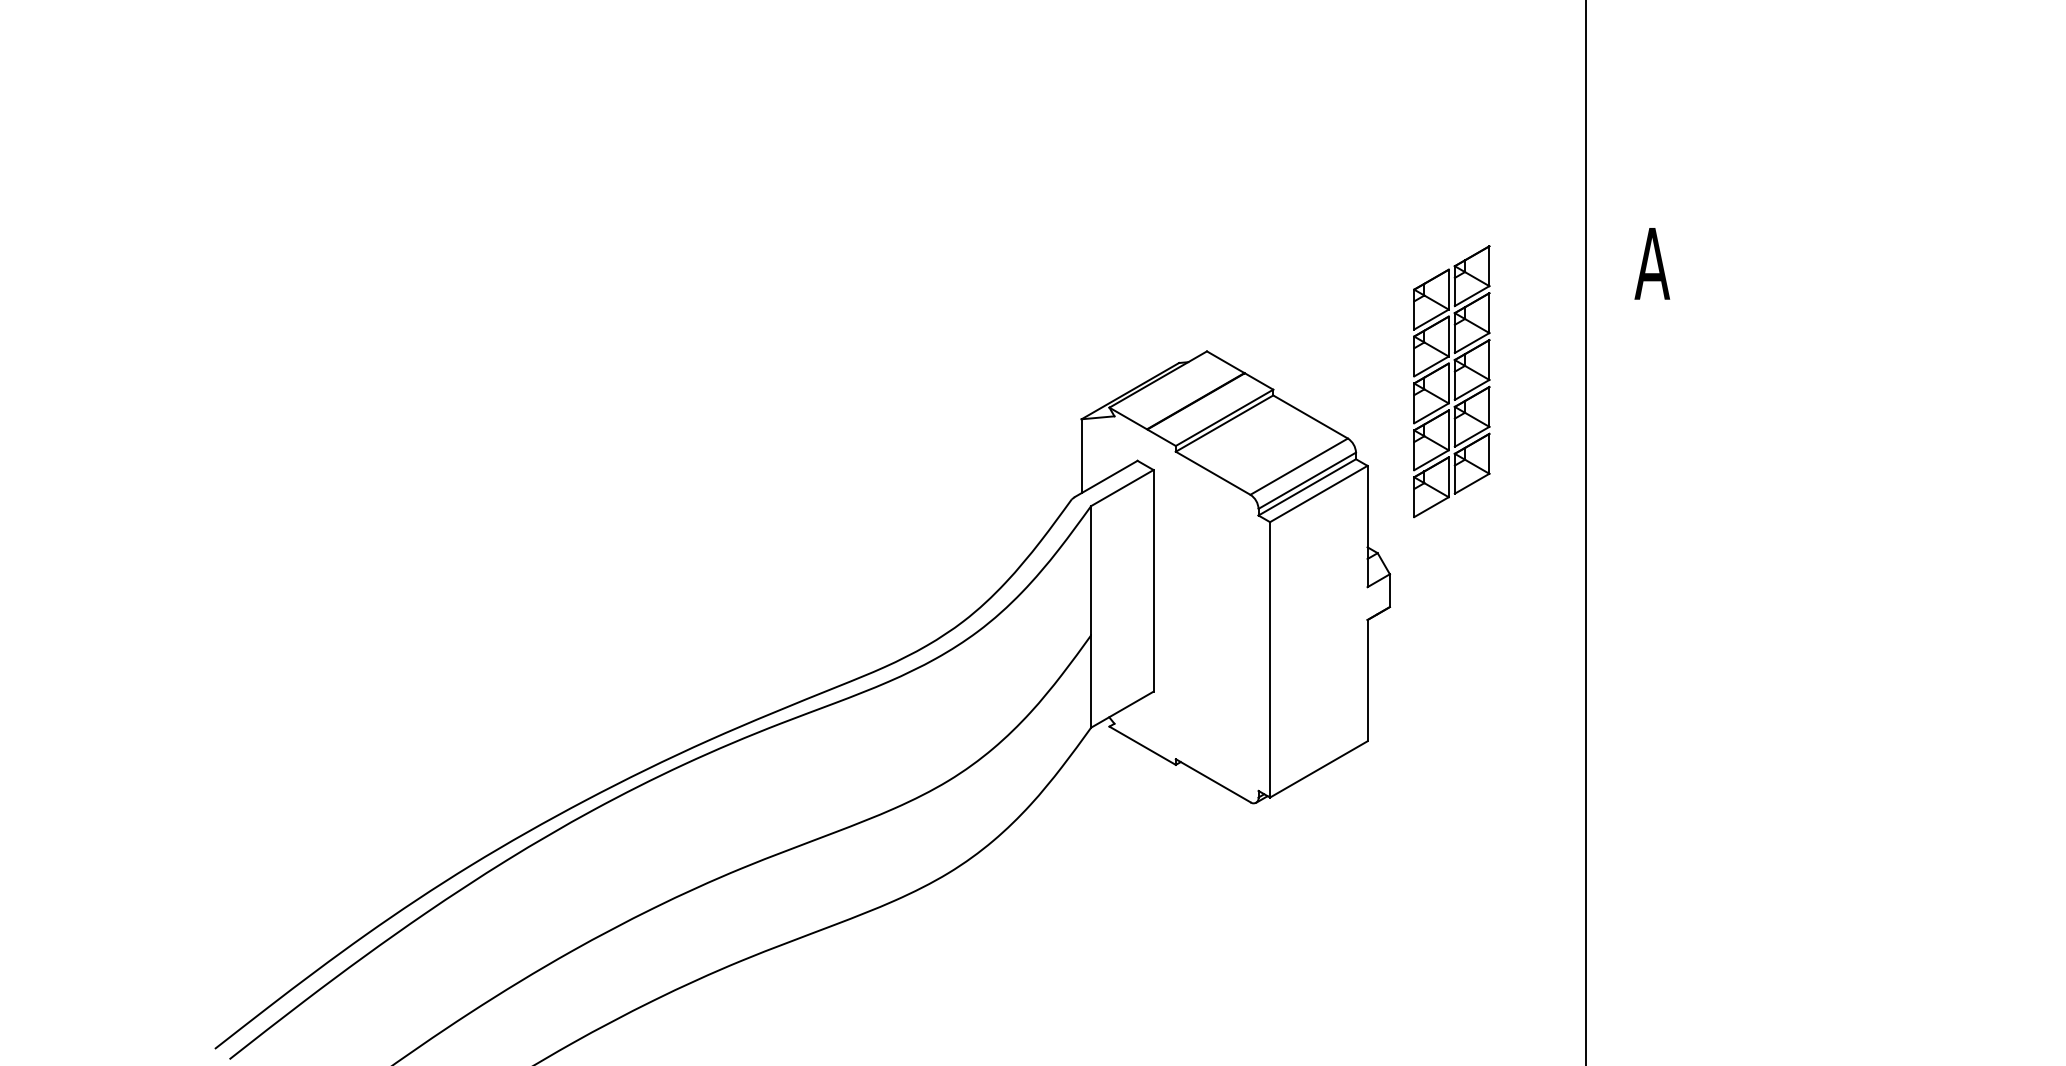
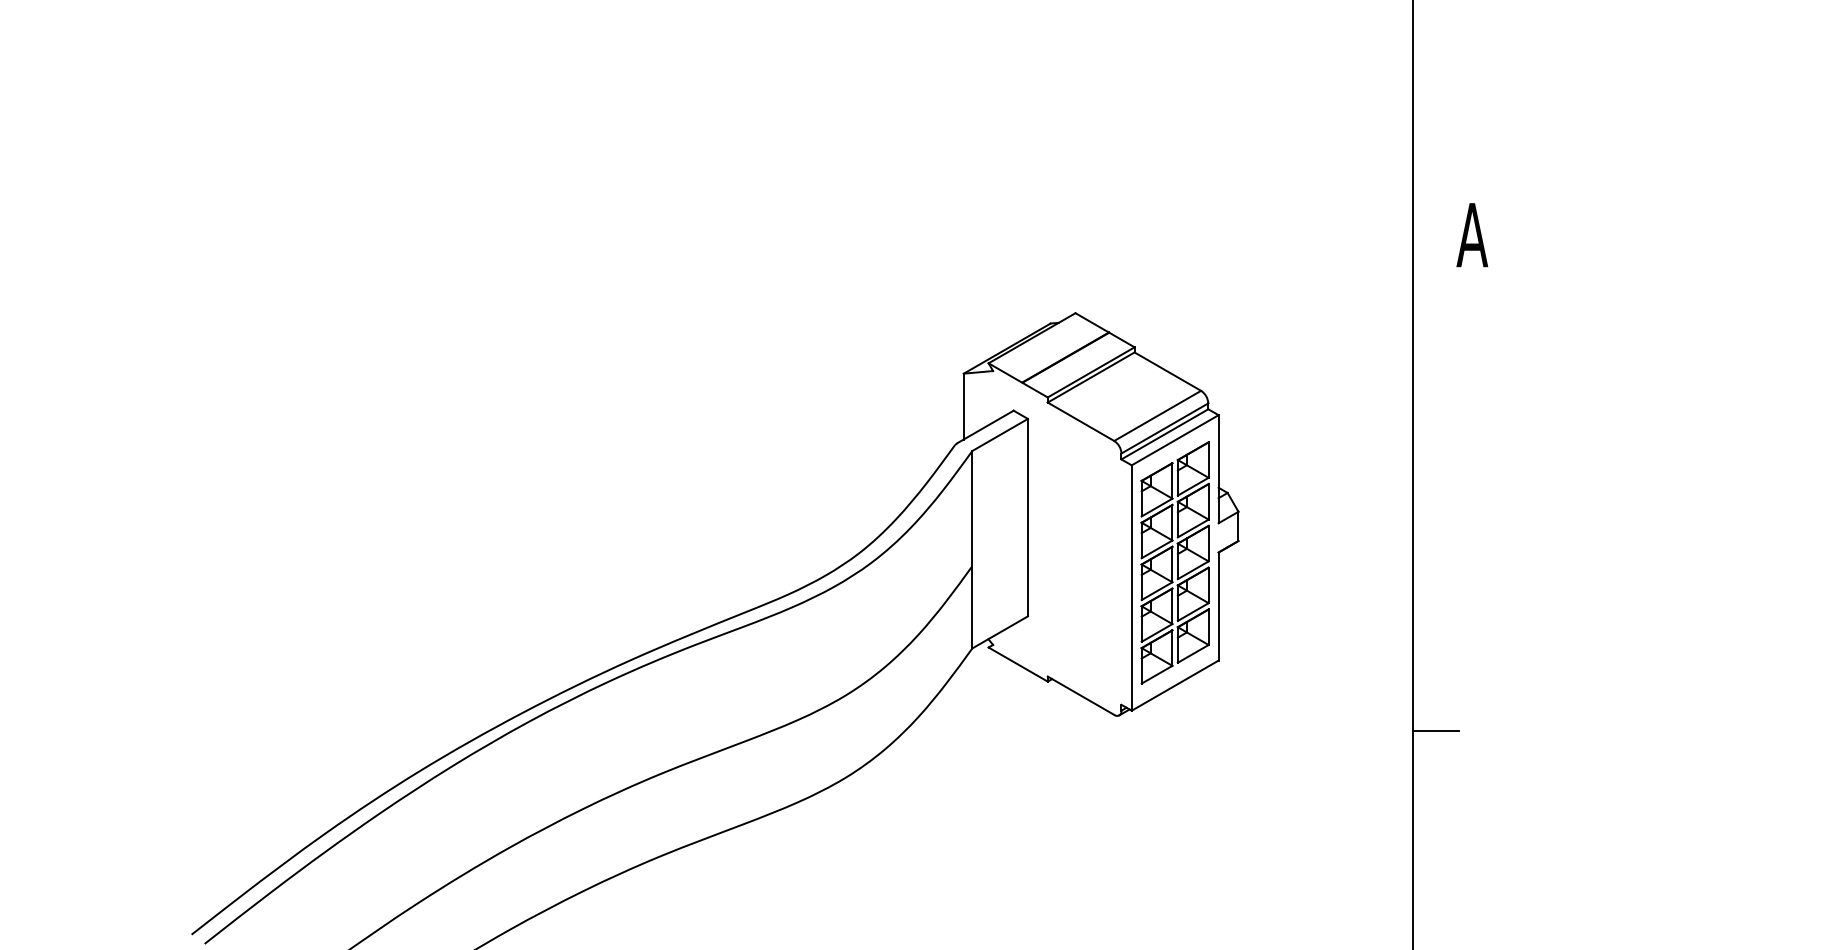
part: (1451, 381) -> (1174, 562), moved
line: (1611, 820) -> (1435, 731), added

